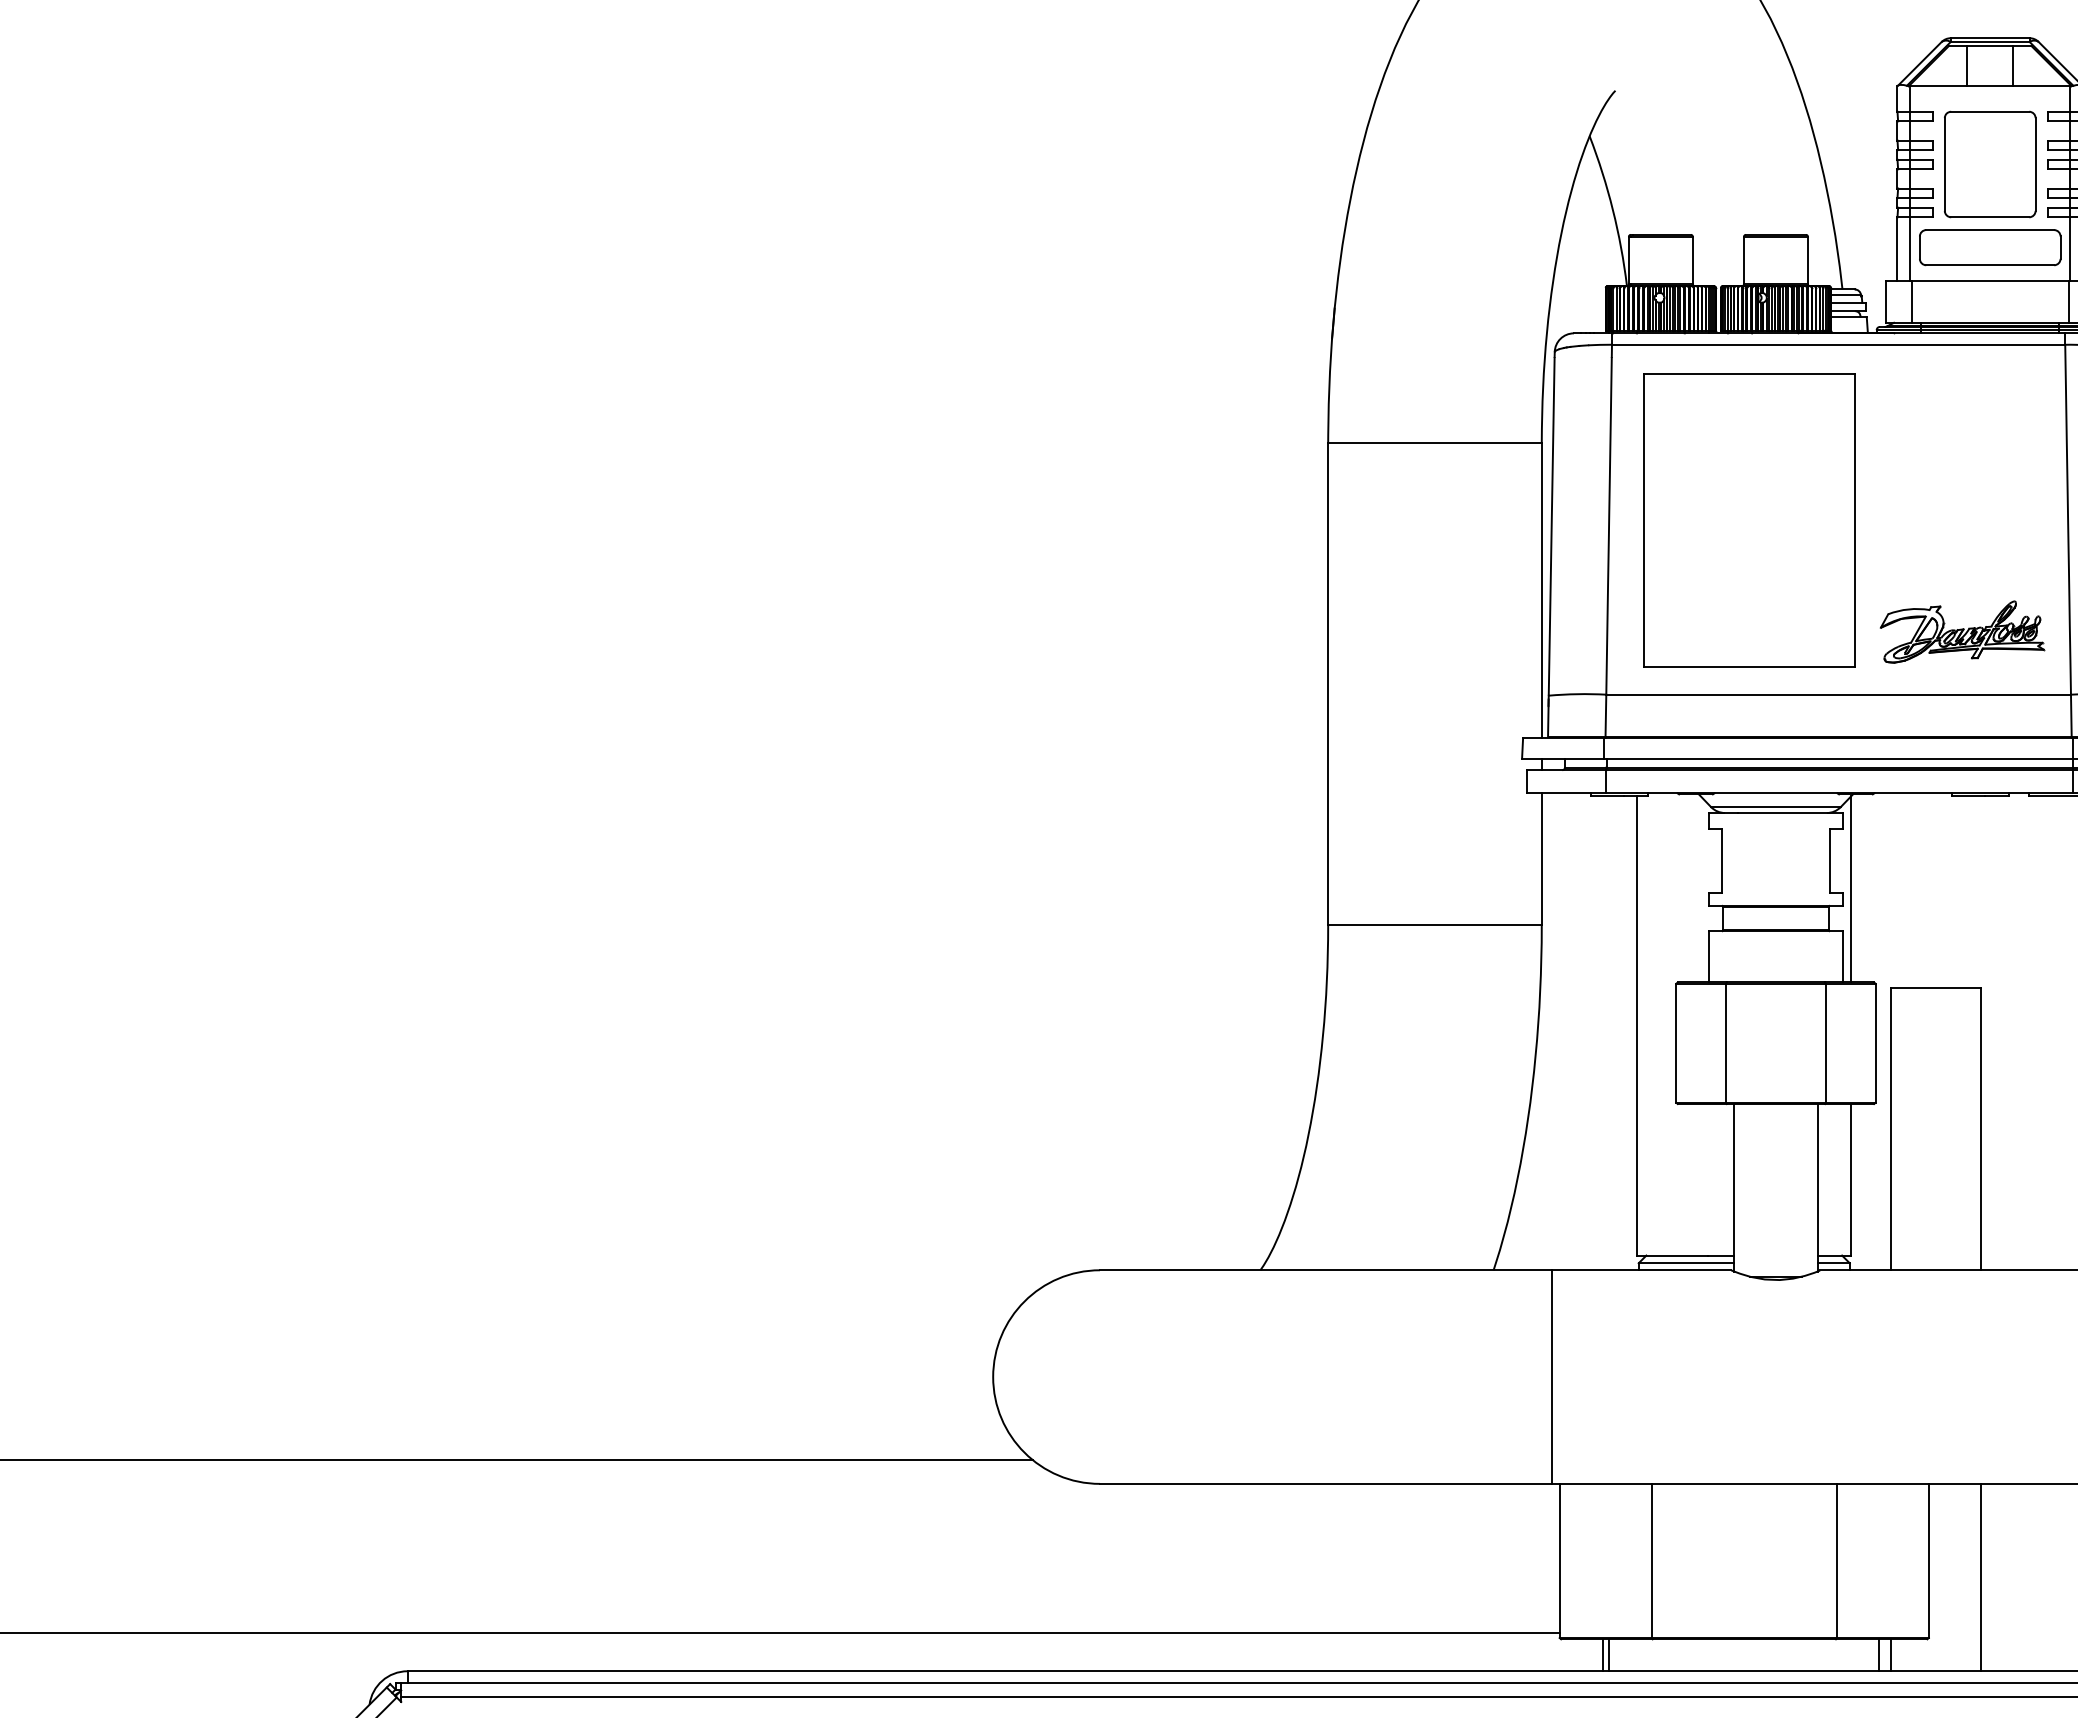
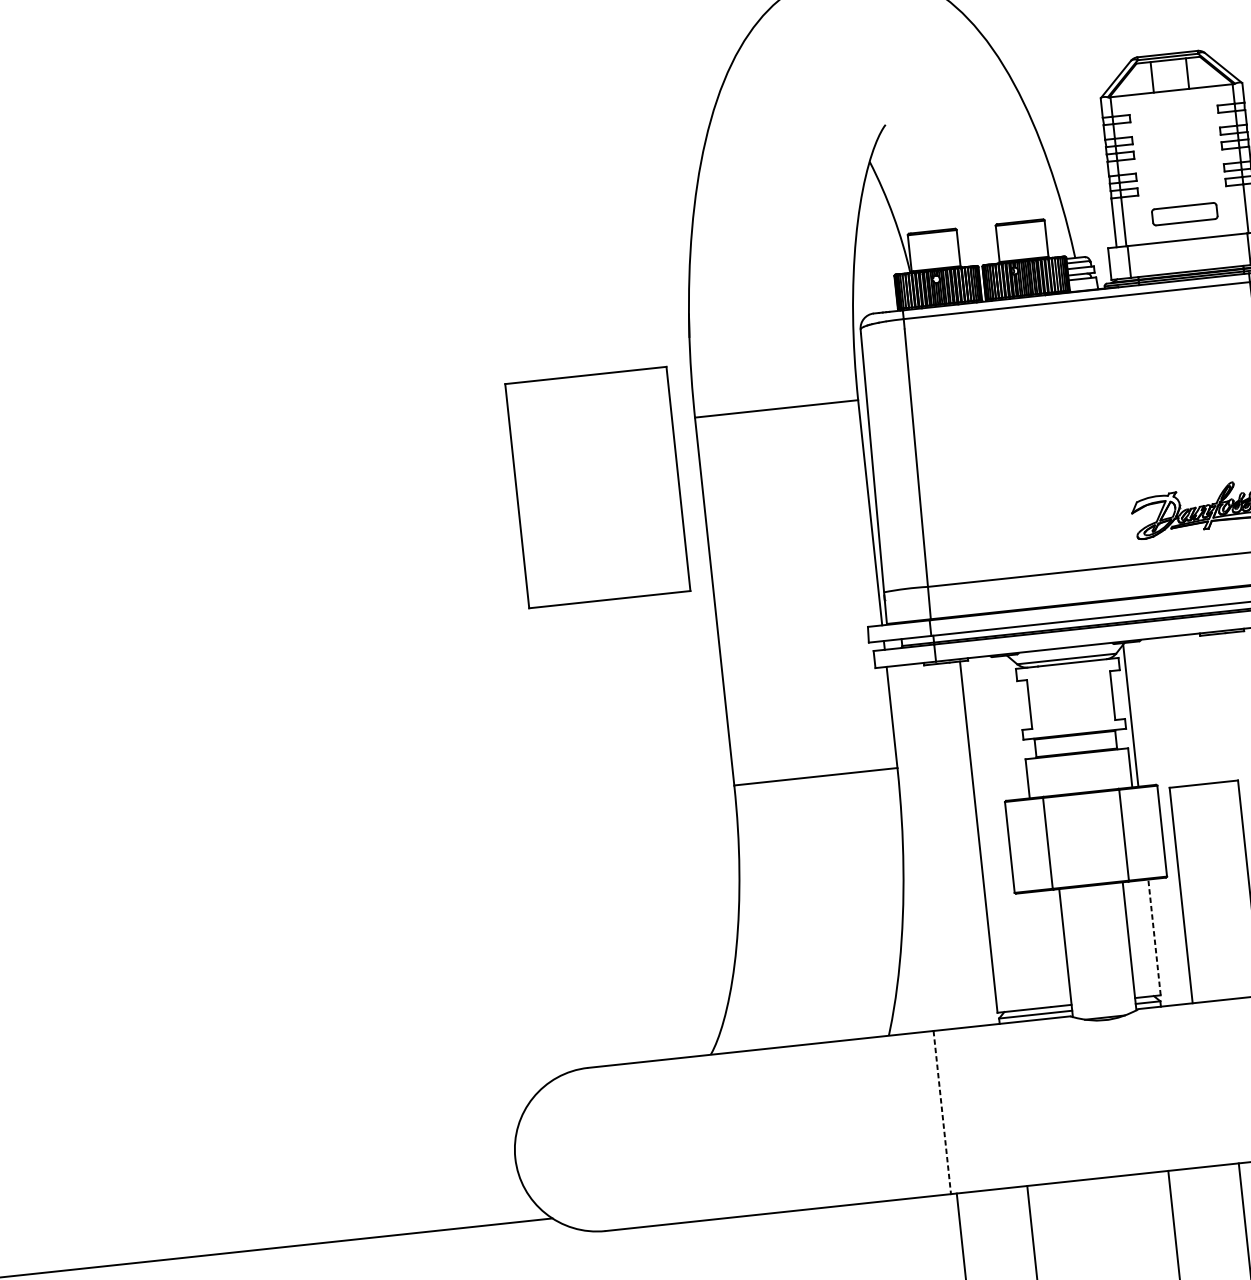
part: (1990, 164) -> (1178, 150), removed
part: (1990, 247) -> (1184, 213), size x0.6
part: (1749, 520) -> (597, 487), moved
line: (1851, 1179) -> (1154, 937), solid -> dashed
line: (1552, 1377) -> (942, 1112), solid -> dashed

